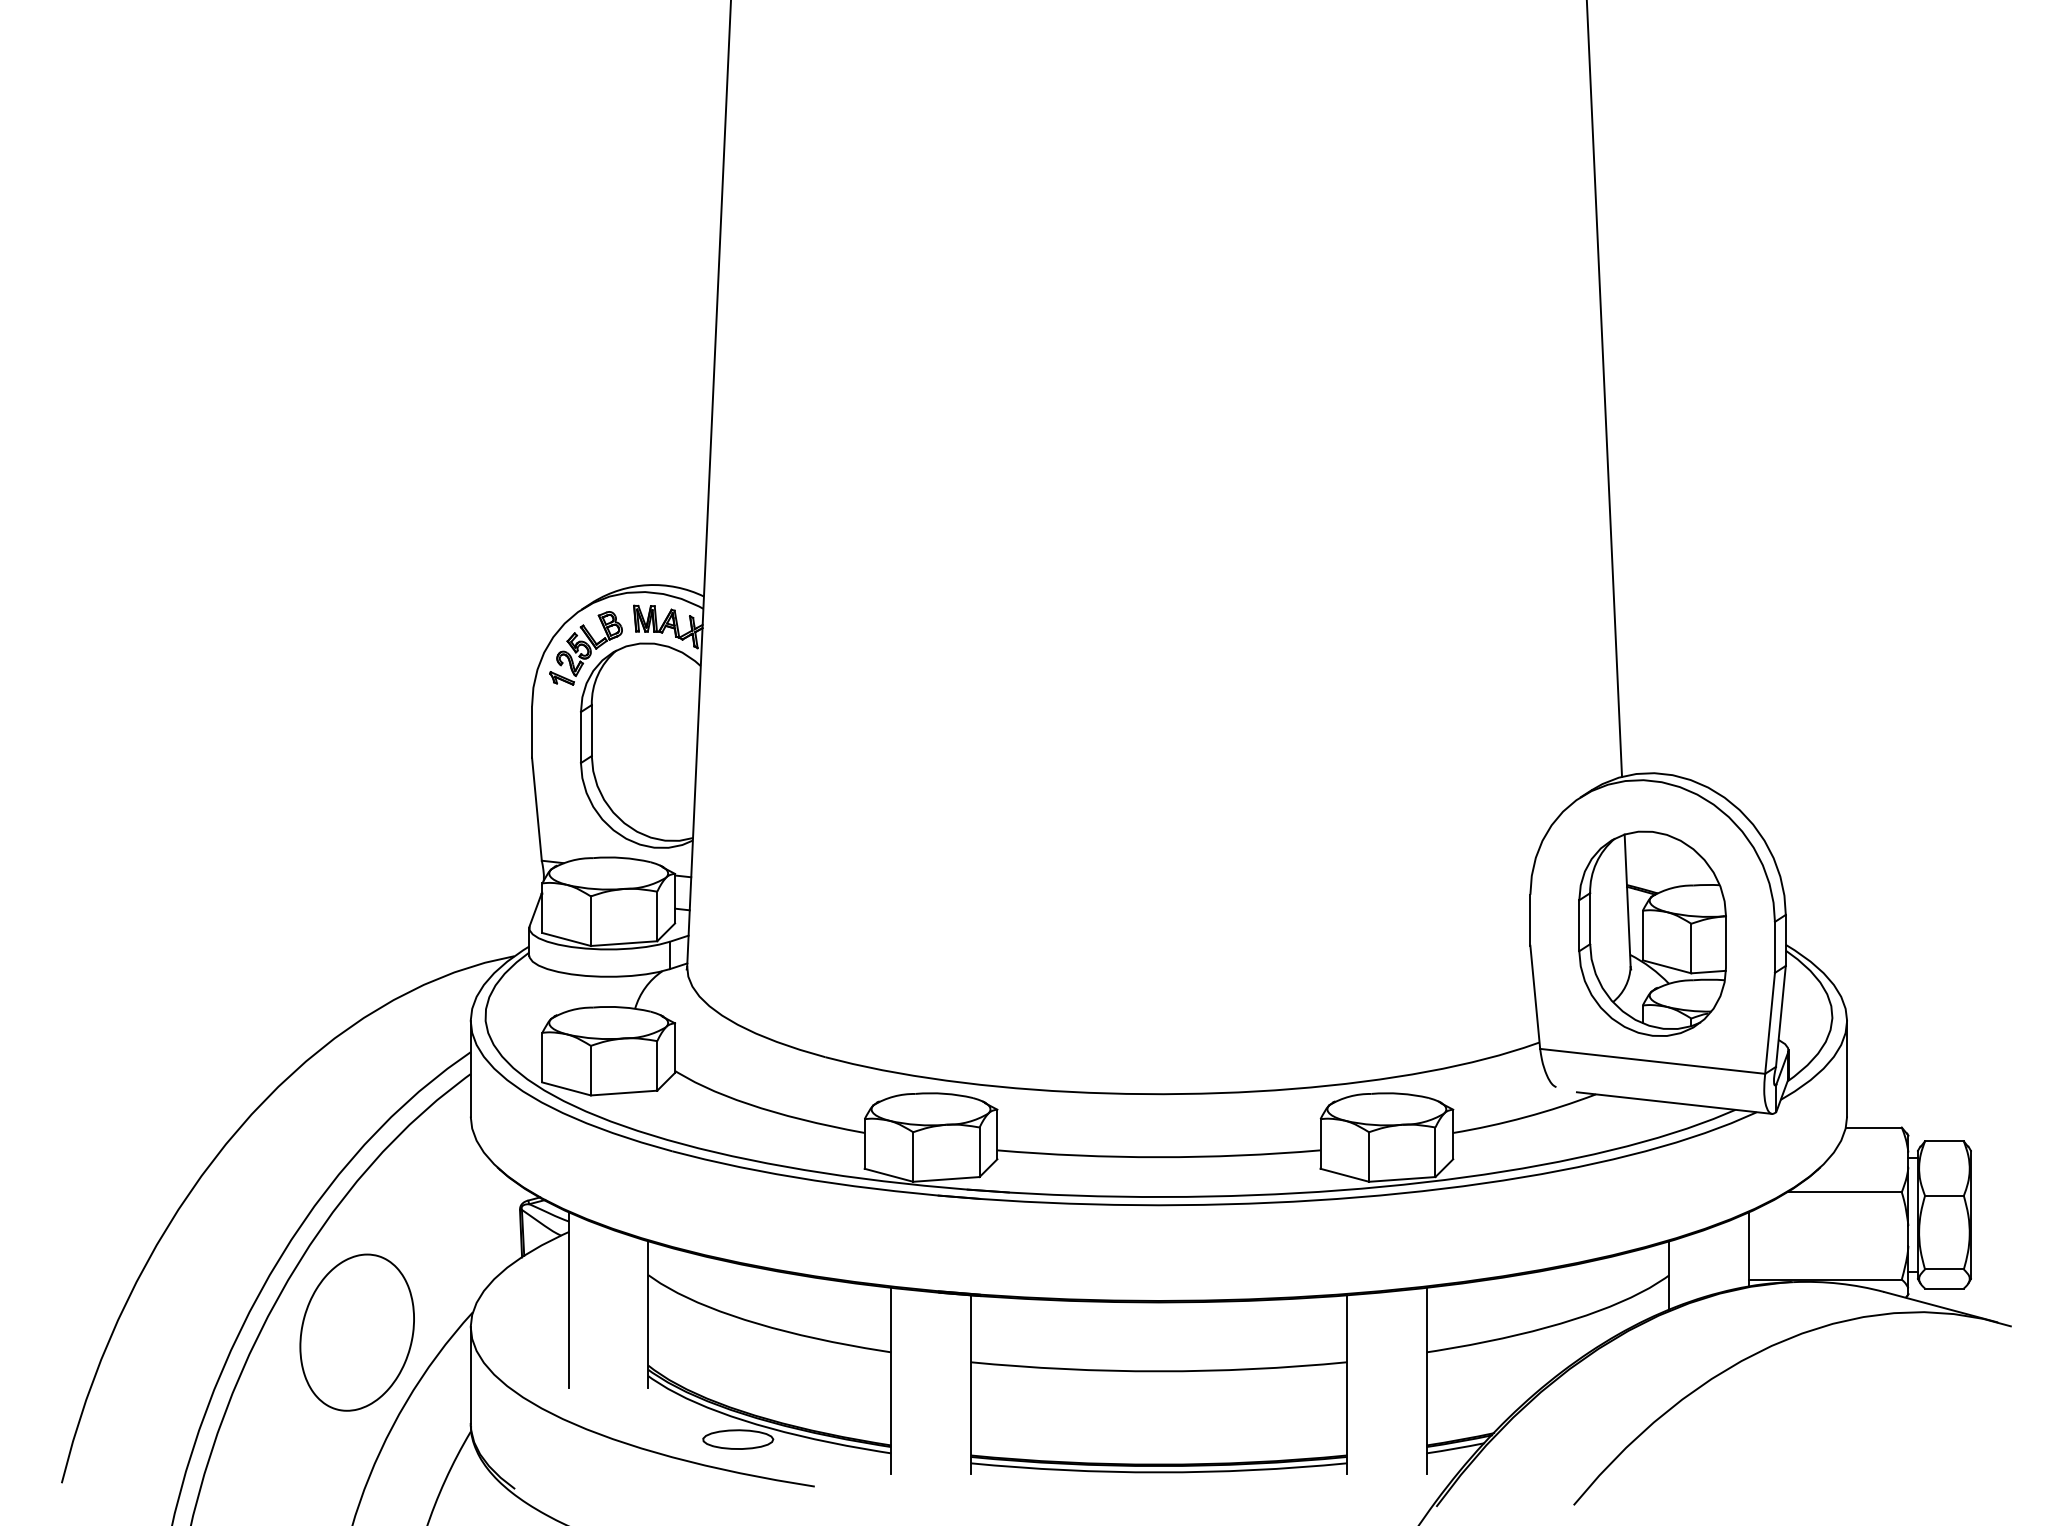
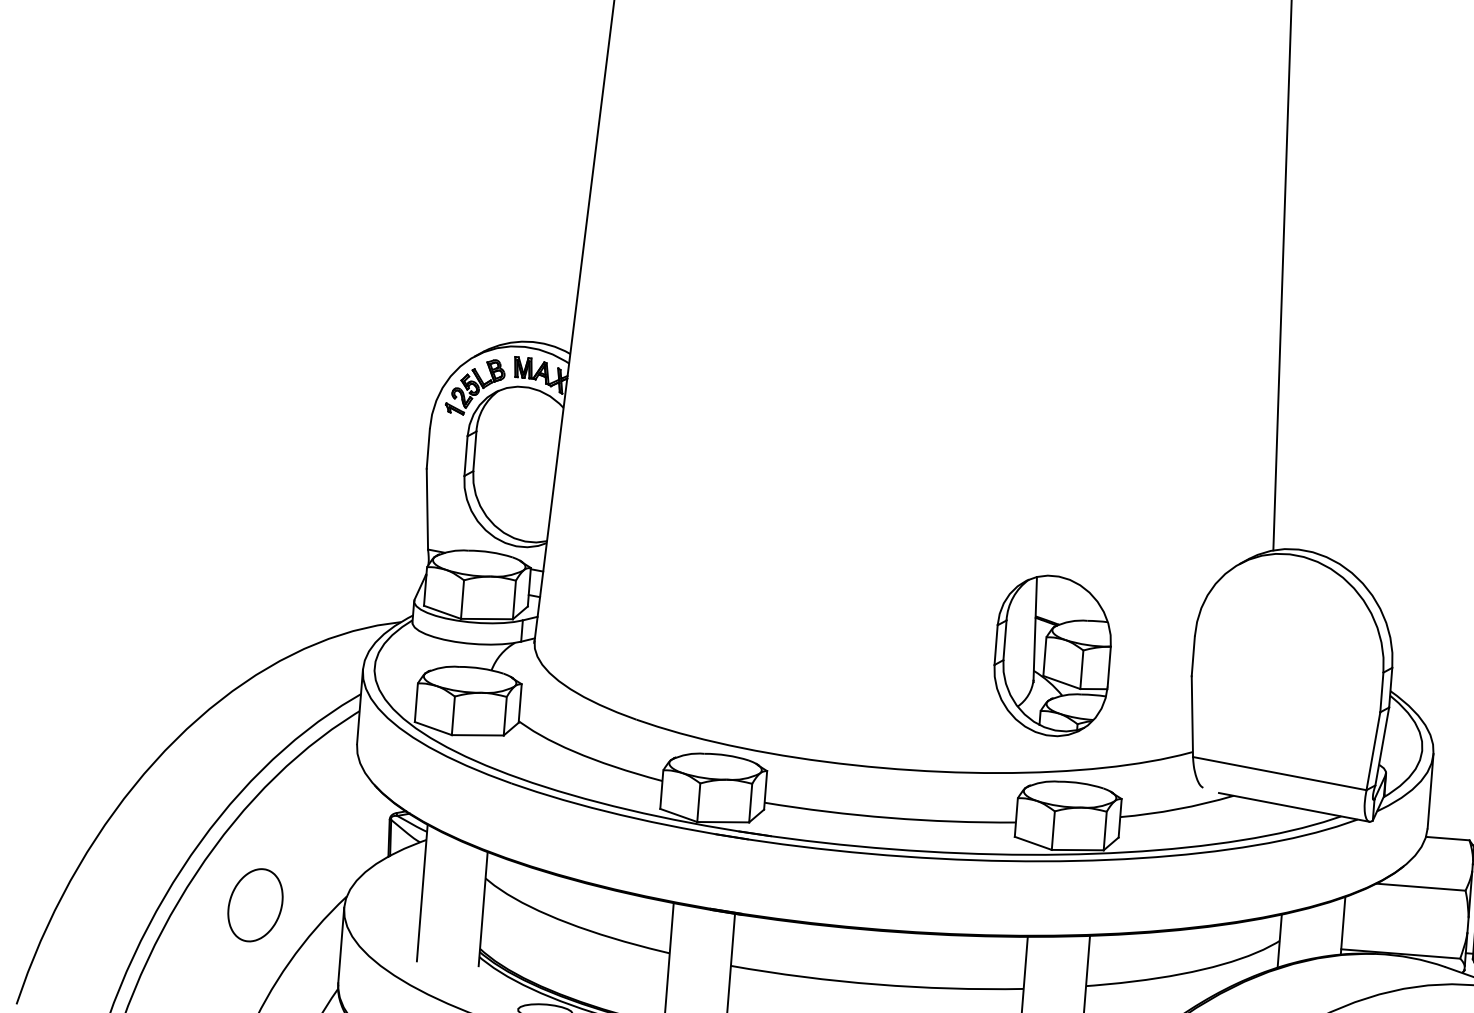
part: (1652, 933) -> (1052, 655), moved
part: (356, 1332) -> (255, 905), size x0.6

